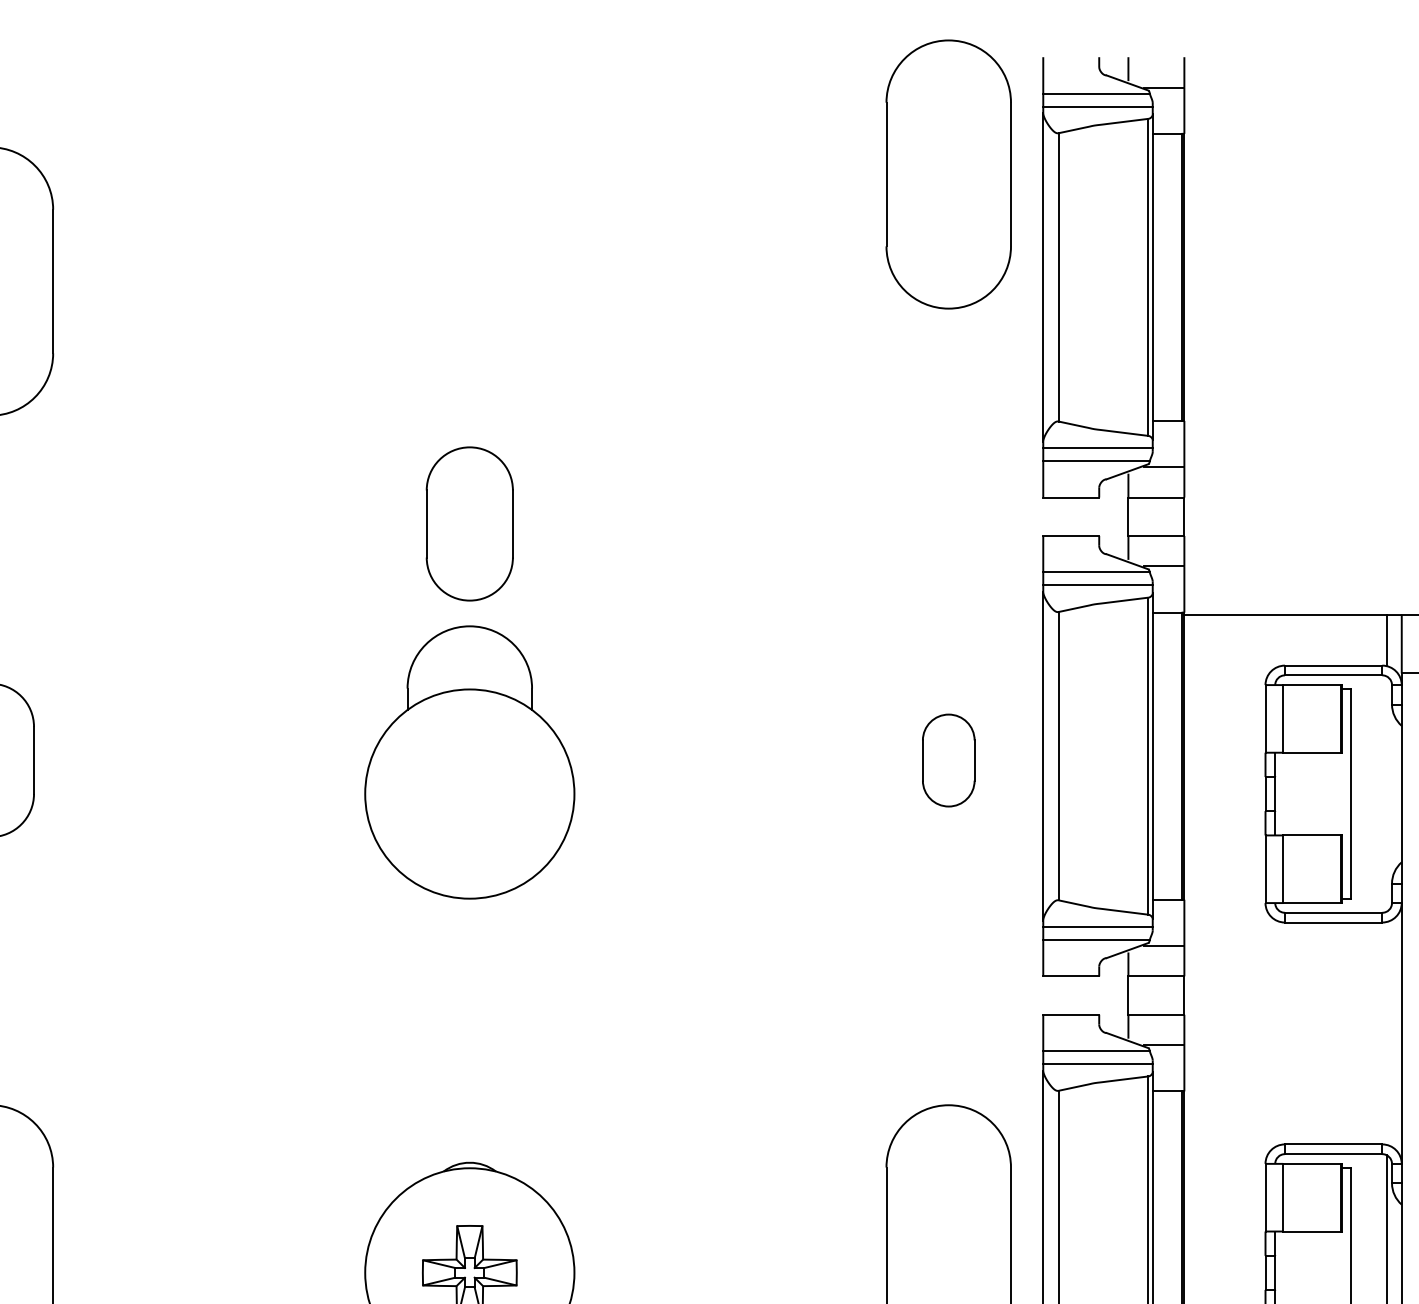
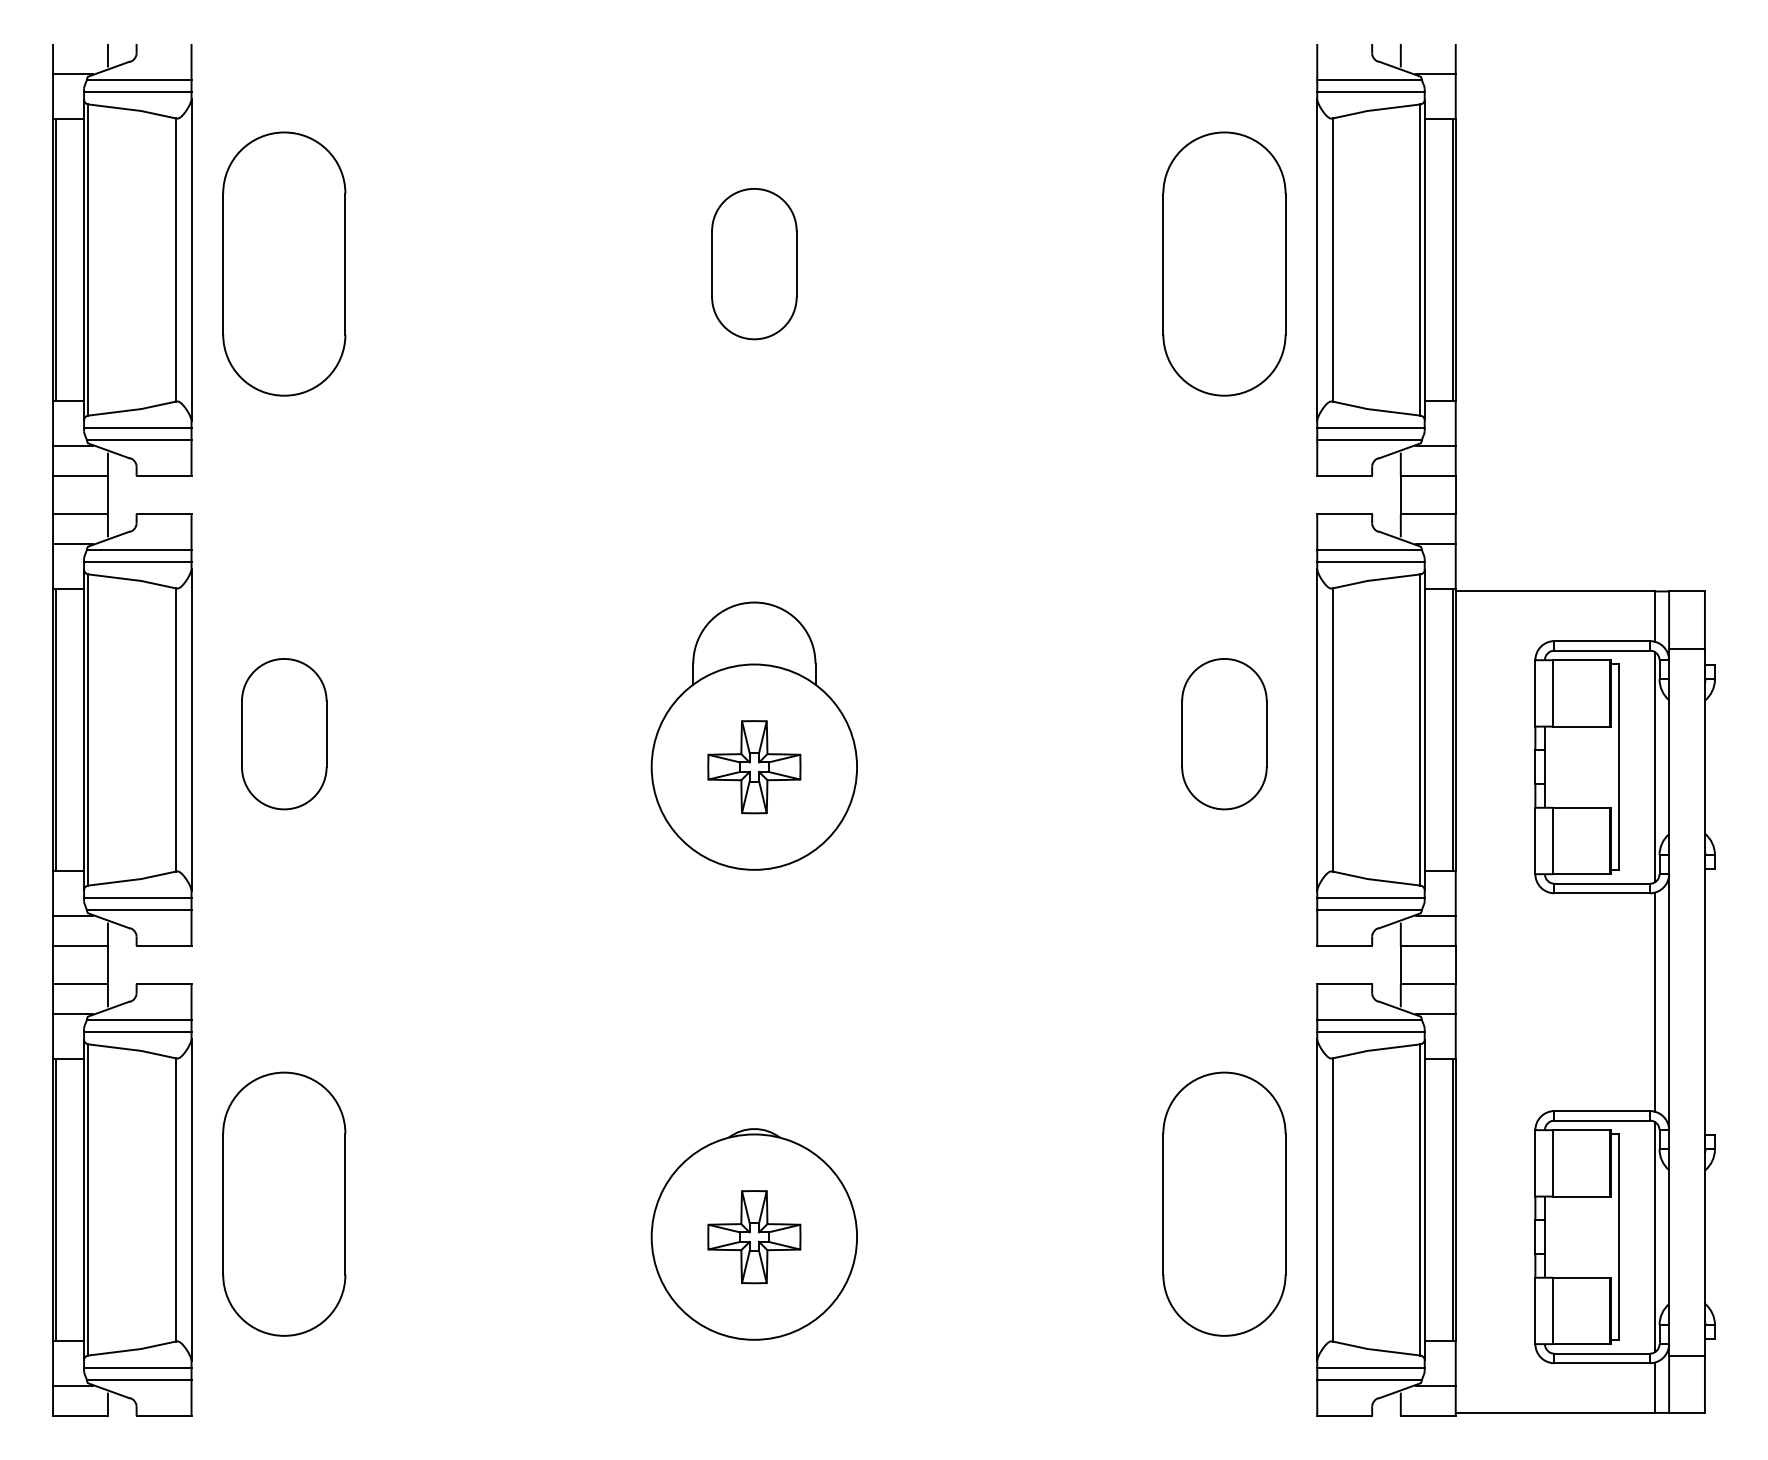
part: (948, 173) -> (1224, 263), moved
part: (469, 524) -> (754, 264), moved
part: (948, 760) -> (1224, 734), size x1.67
line: (1386, 793) -> (1654, 766), added
part: (469, 794) -> (754, 767), added
line: (1386, 1032) -> (1654, 1001), added

